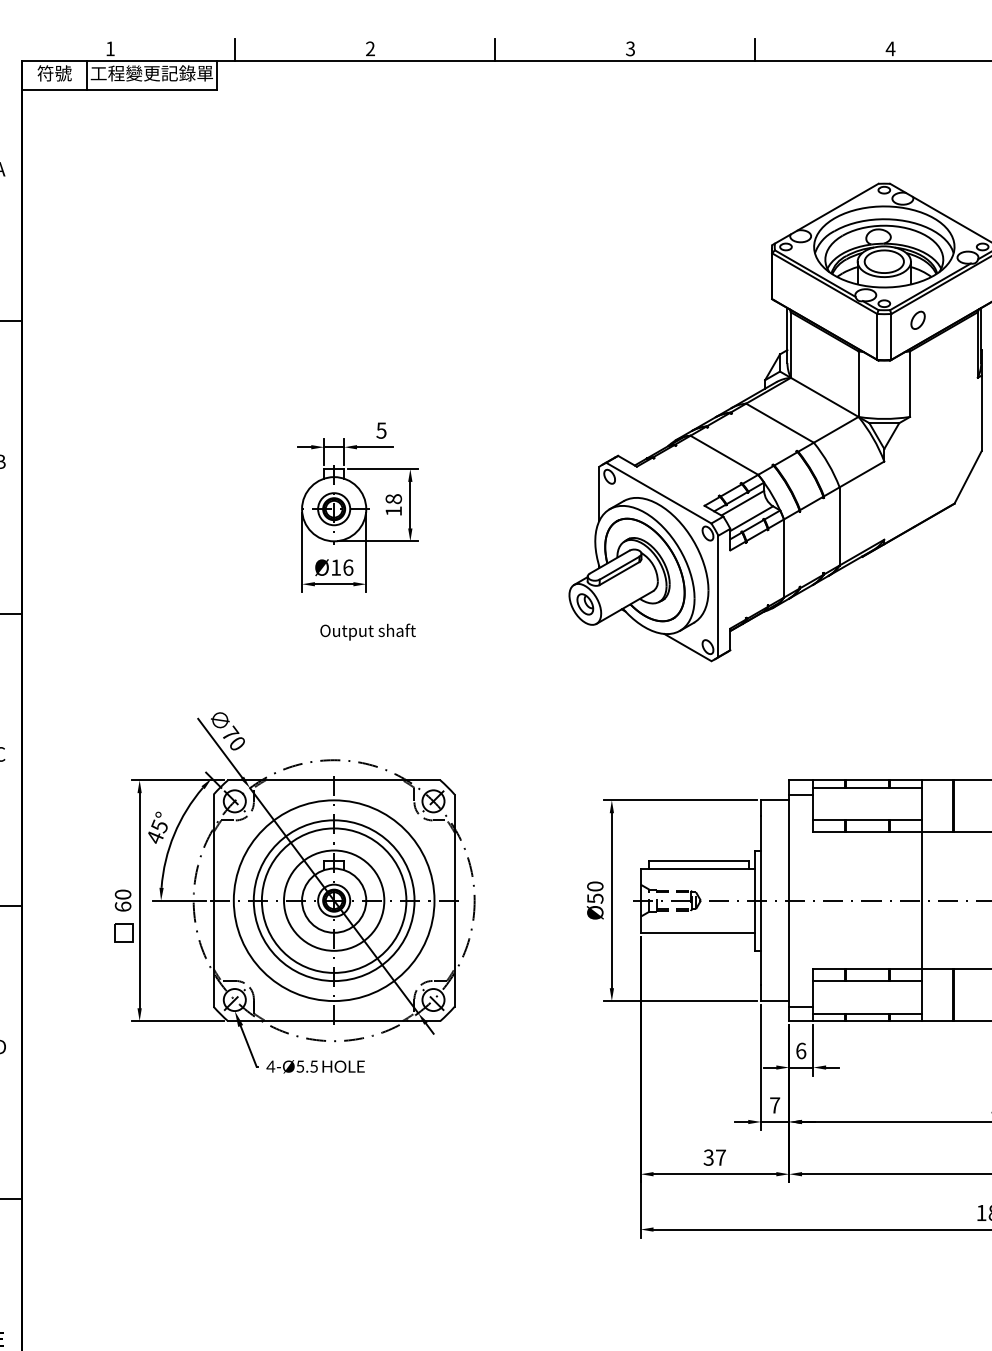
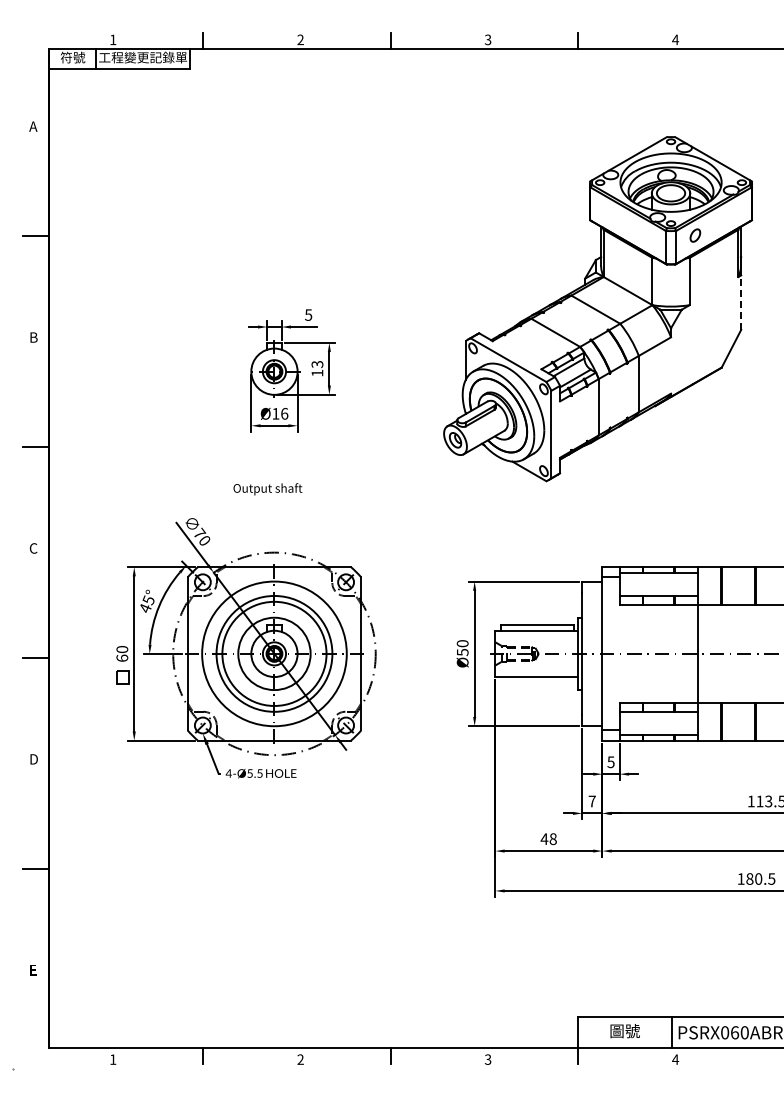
line: (982, 413) -> (741, 302), solid -> dashed
text: (392, 499) -> (316, 364), 18 -> 13
text: (367, 632) -> (267, 489), moved
text: (800, 1051) -> (610, 762), 6 -> 5
text: (714, 1158) -> (548, 839), 37 -> 48

